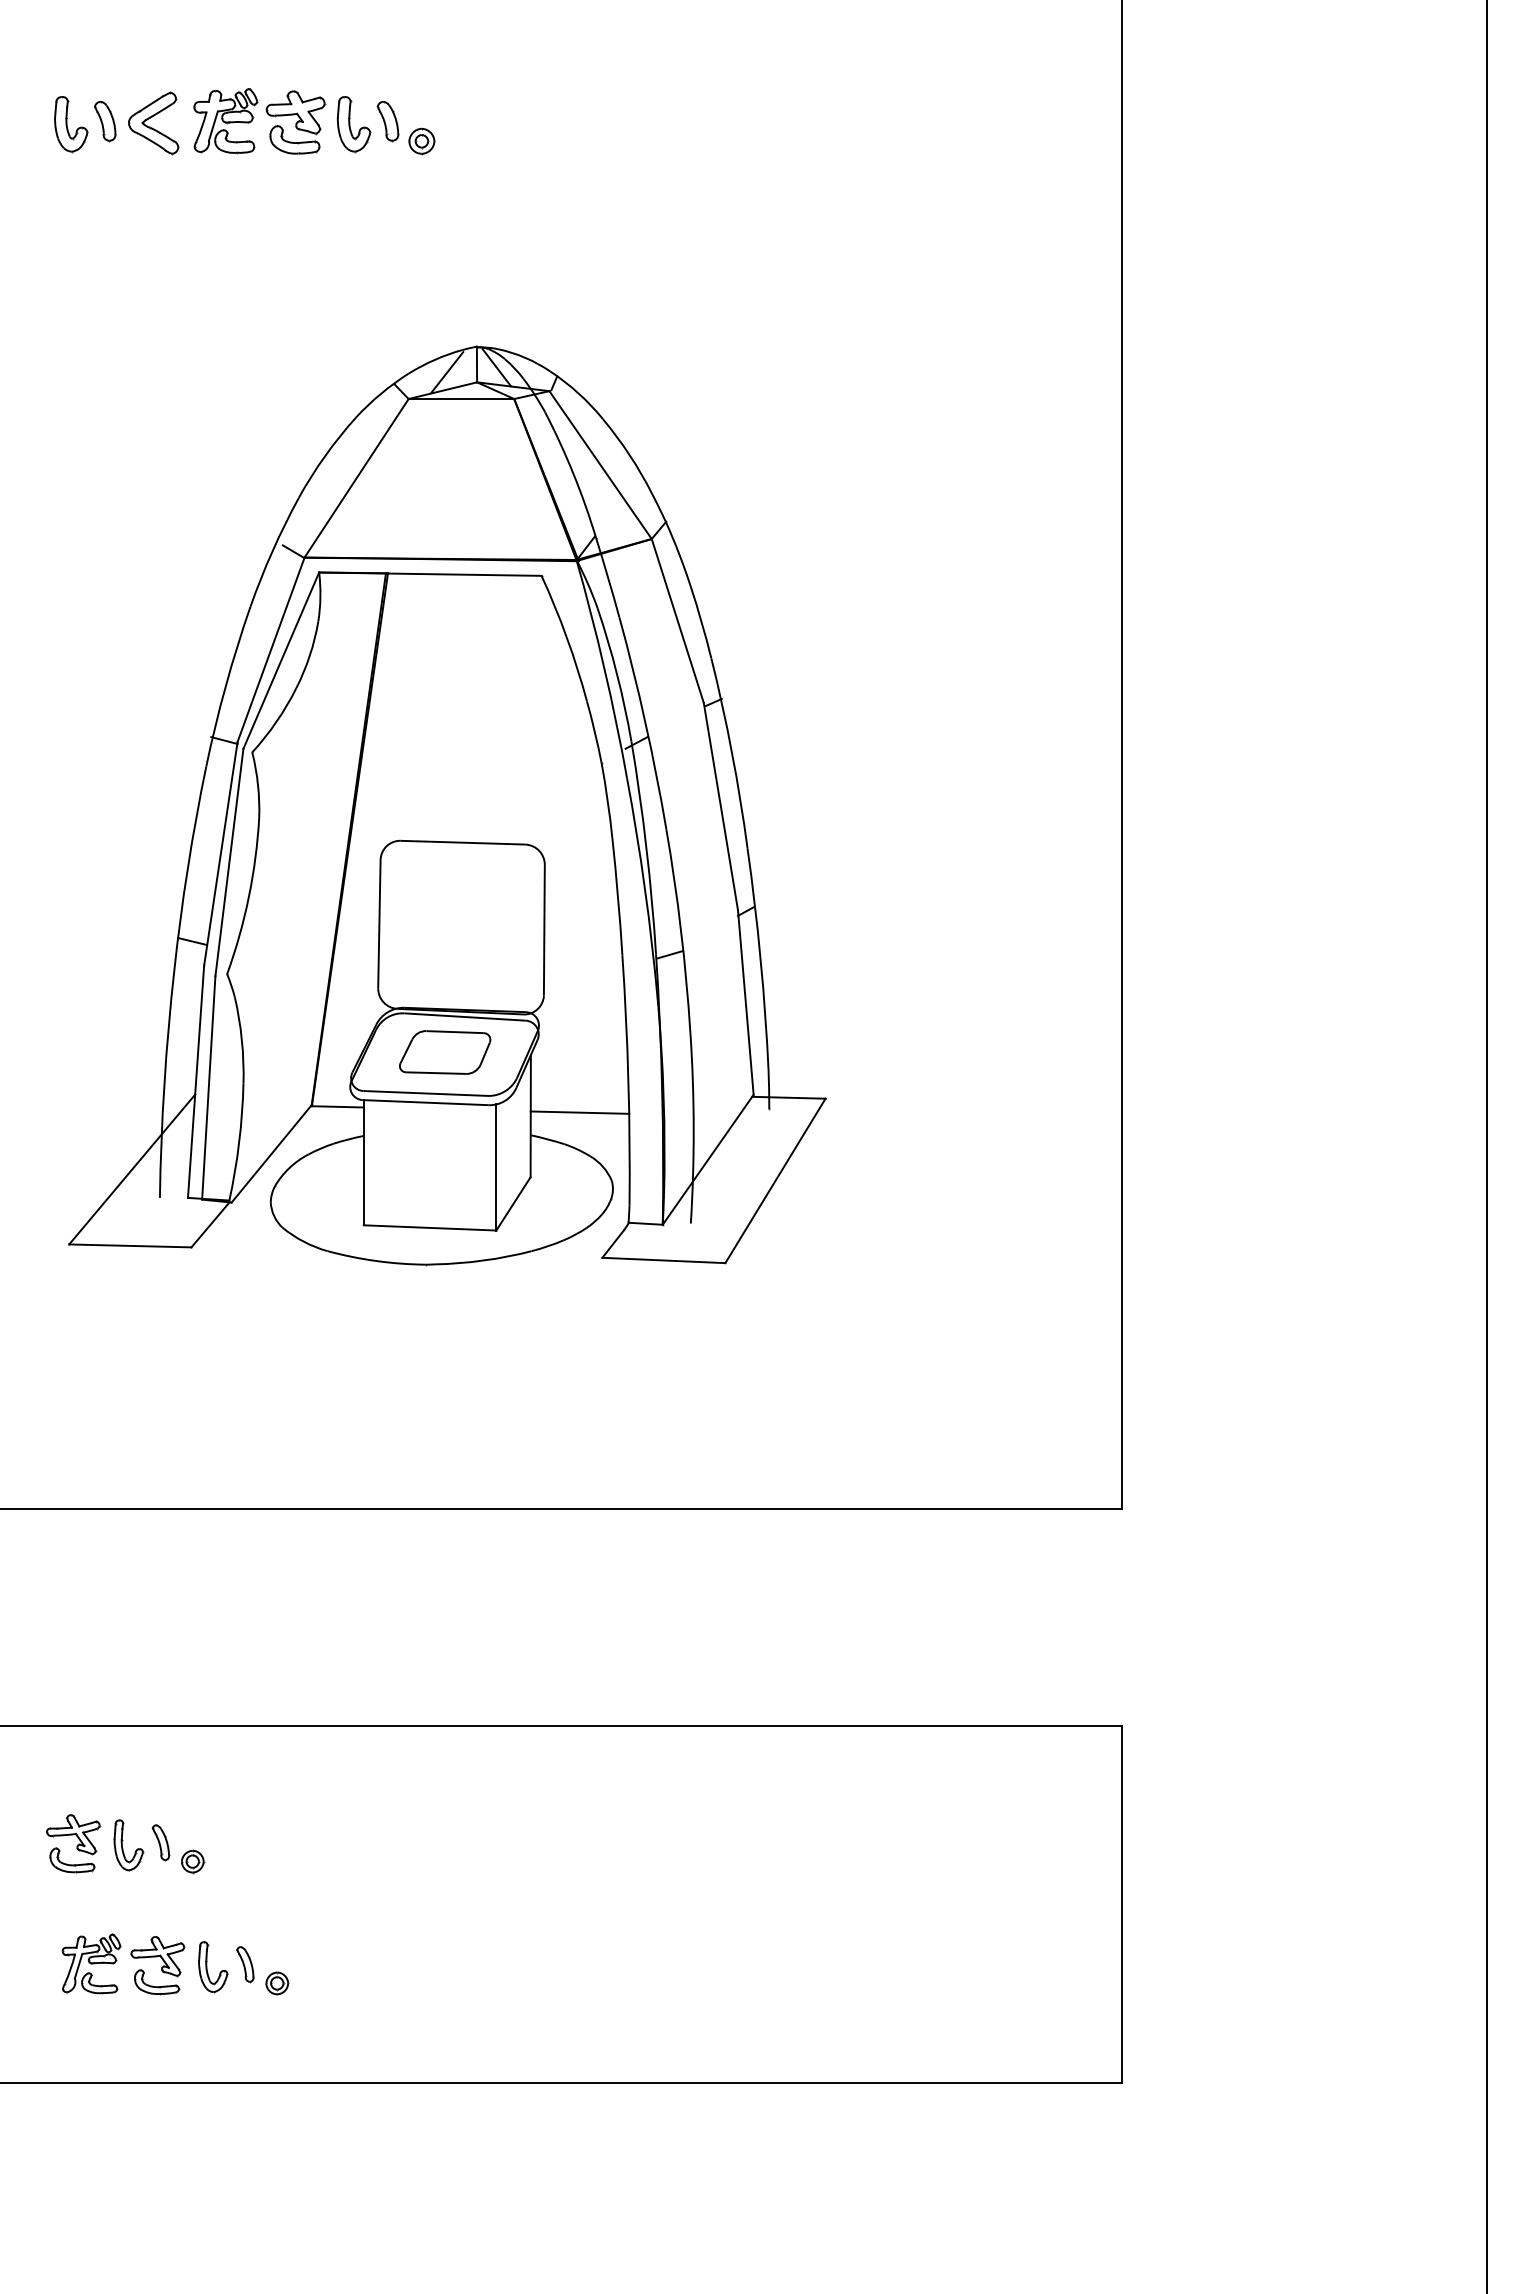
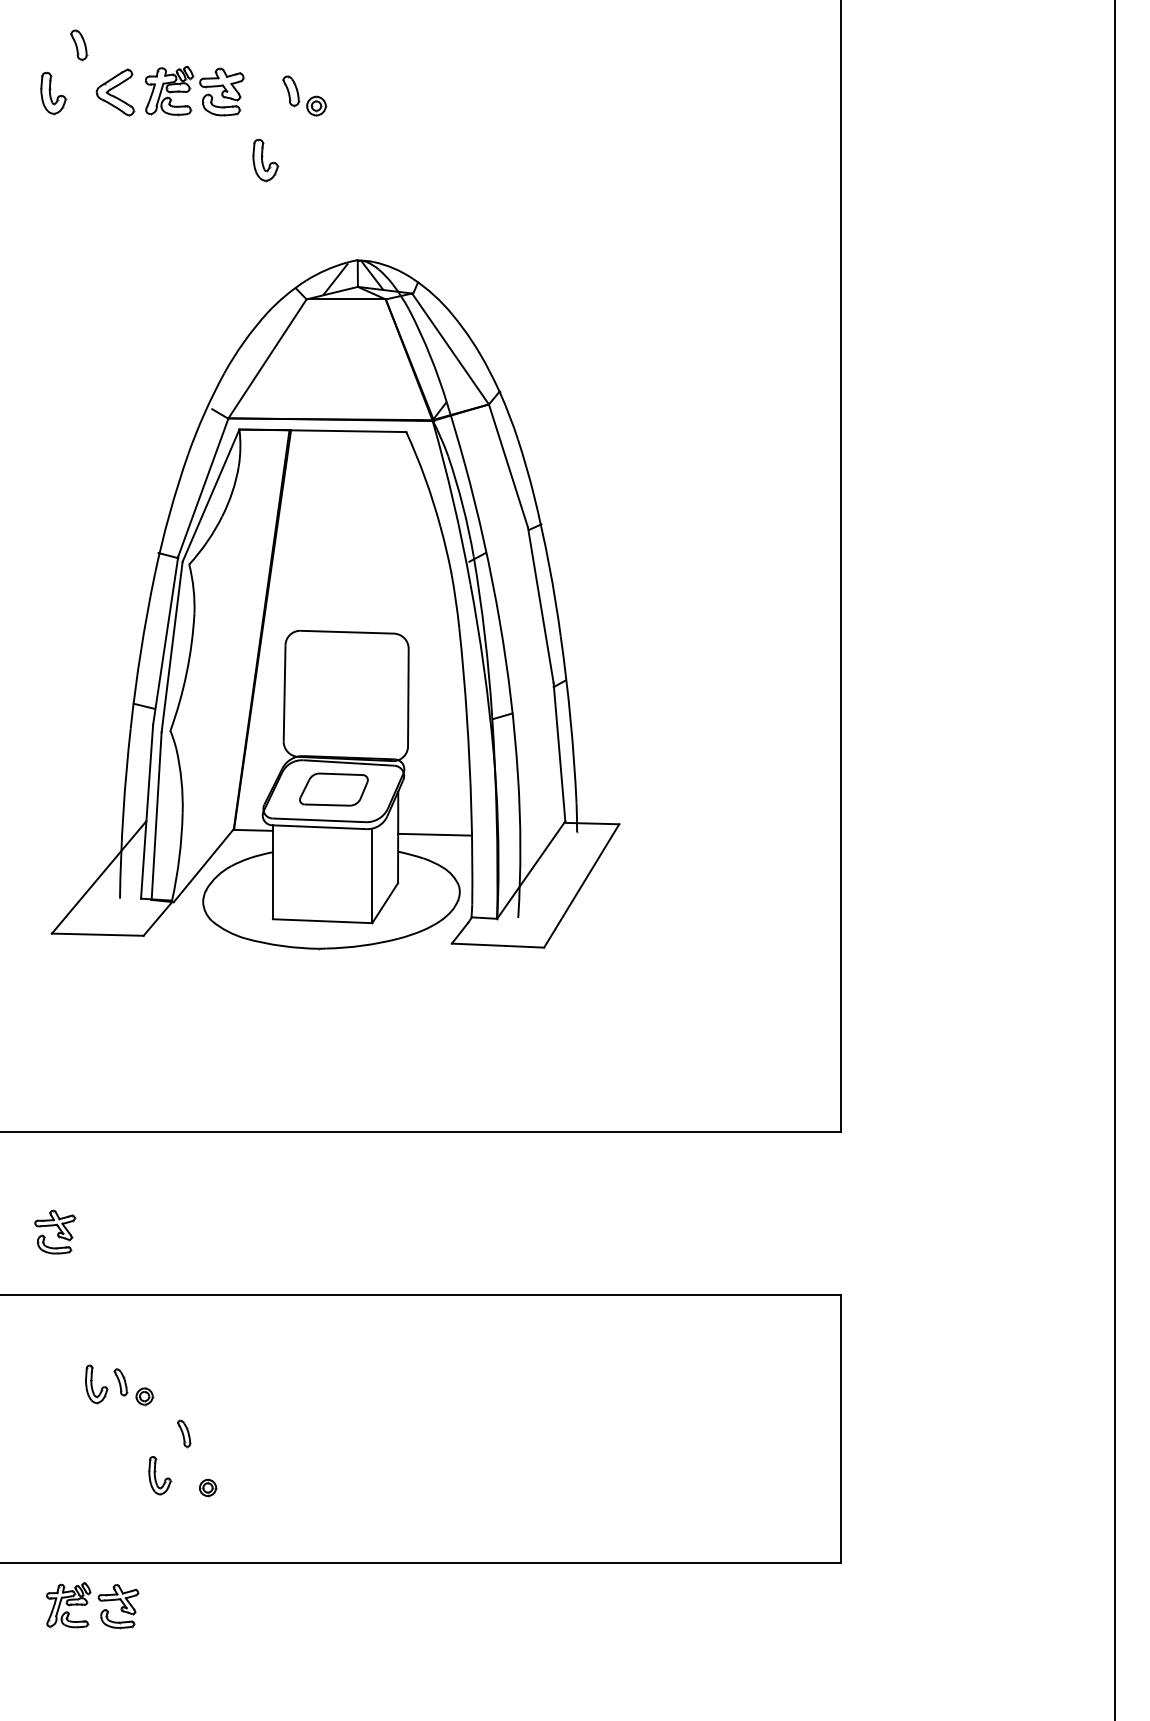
part: (105, 121) -> (79, 45), moved
part: (353, 124) -> (265, 160), moved
part: (73, 1842) -> (55, 1231), moved
part: (123, 1964) -> (92, 1605), moved
part: (245, 1964) -> (184, 1433), moved

